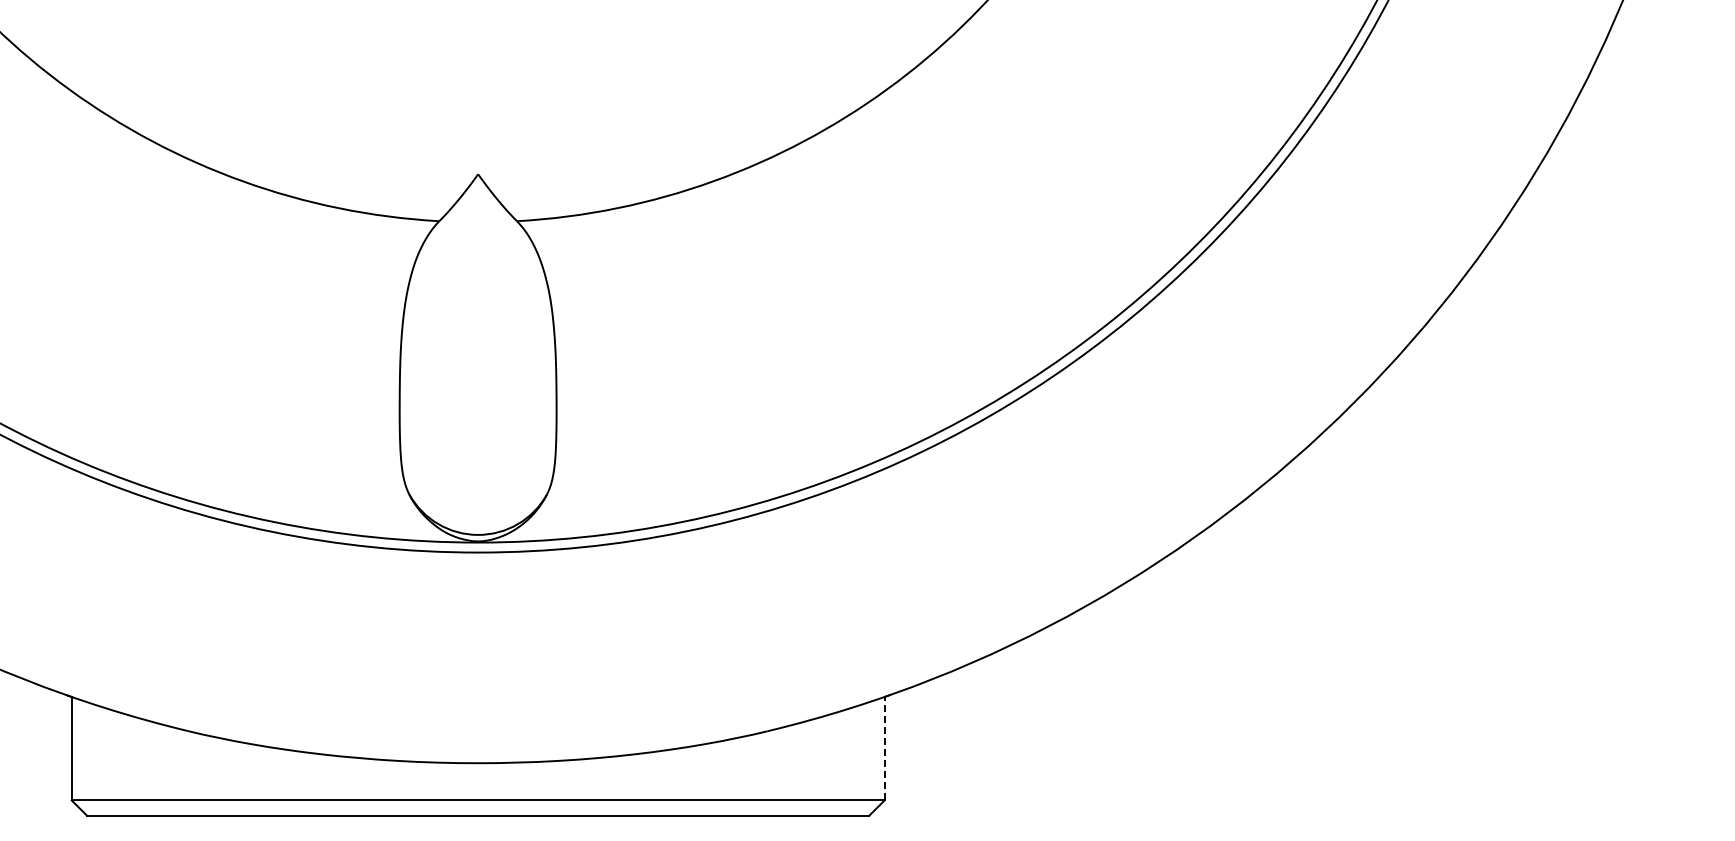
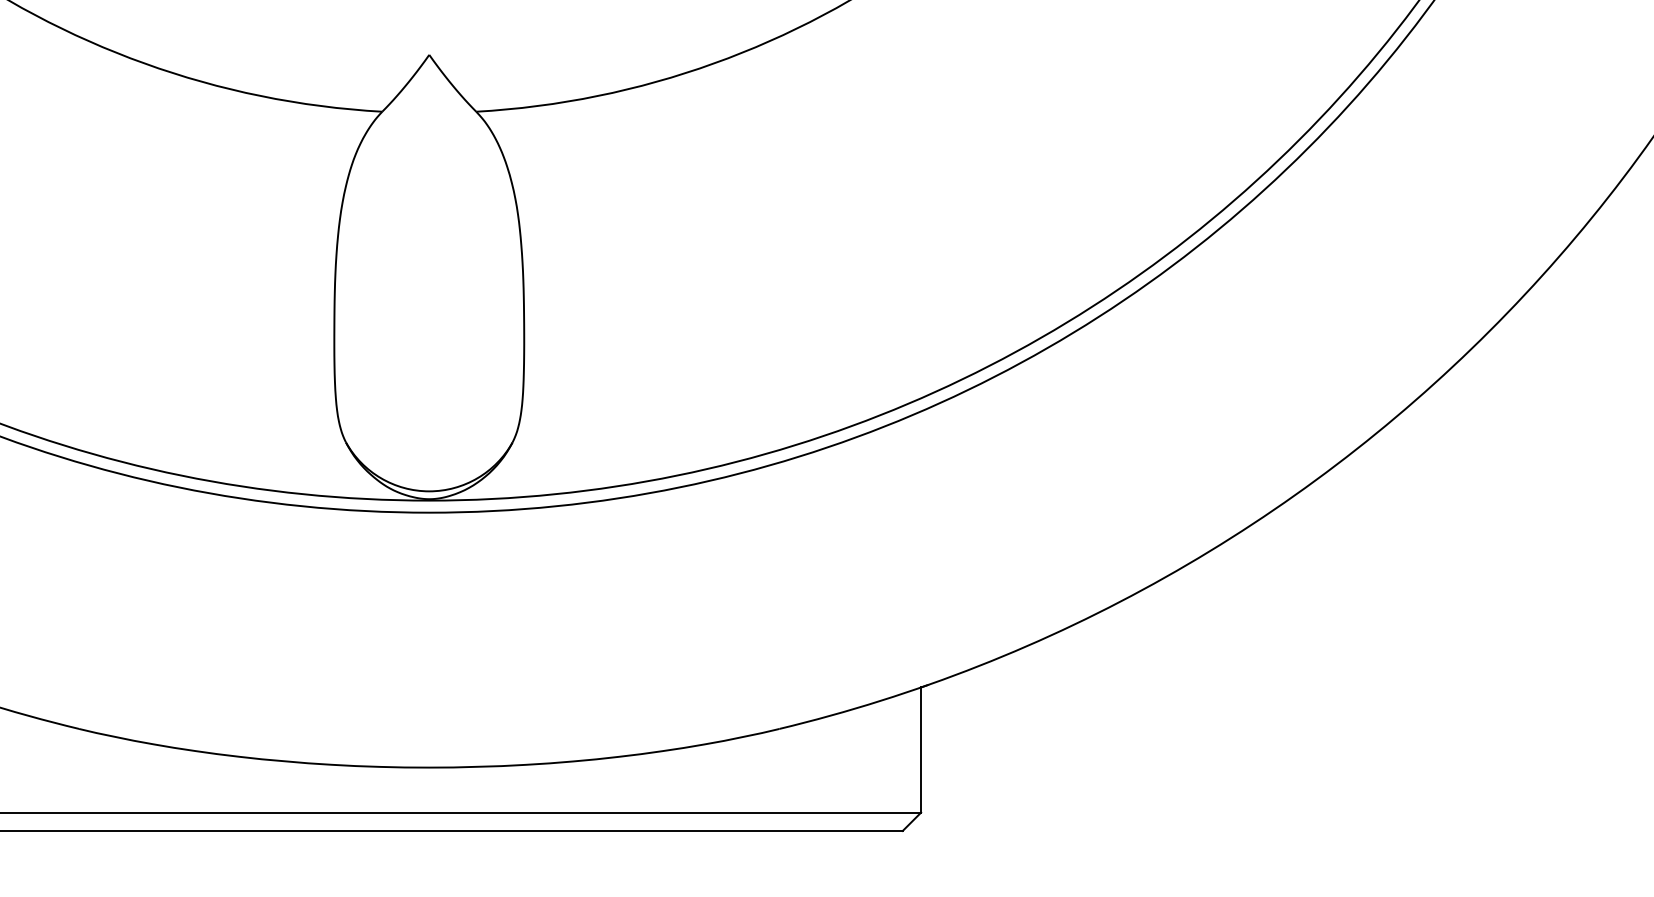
line: (884, 748) -> (921, 749), dashed -> solid

